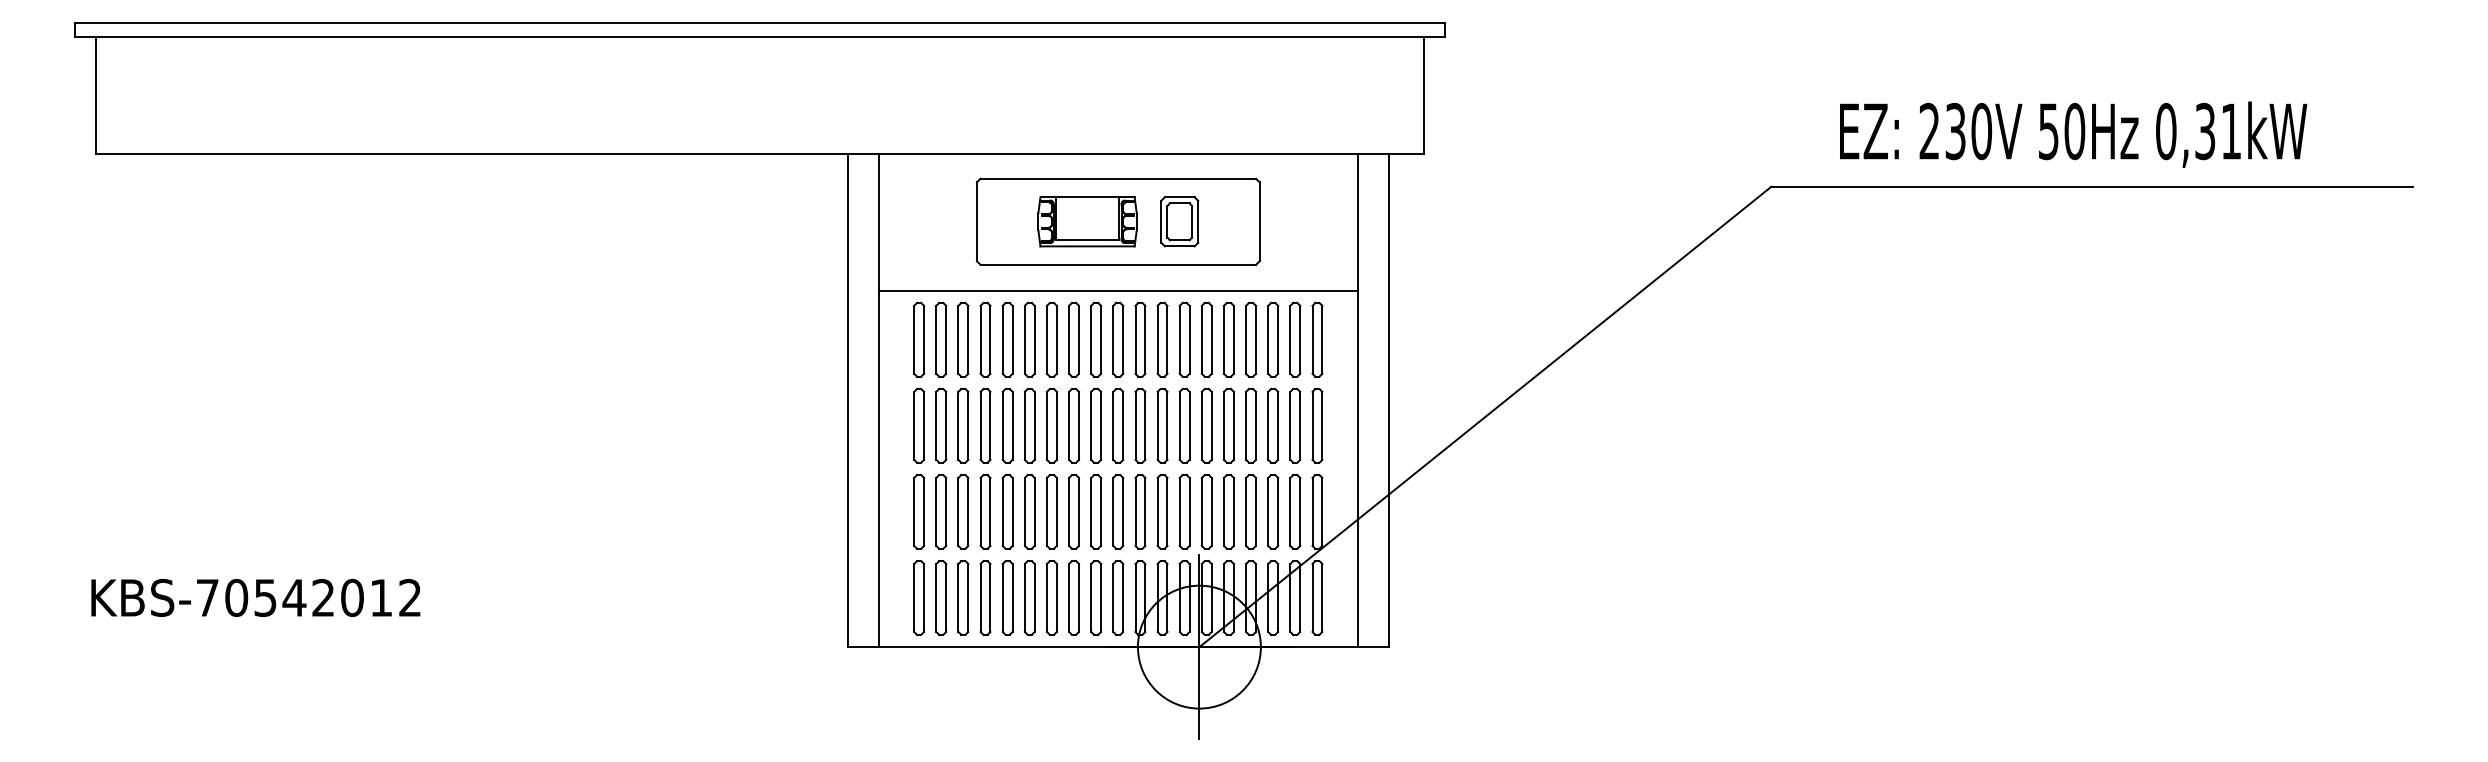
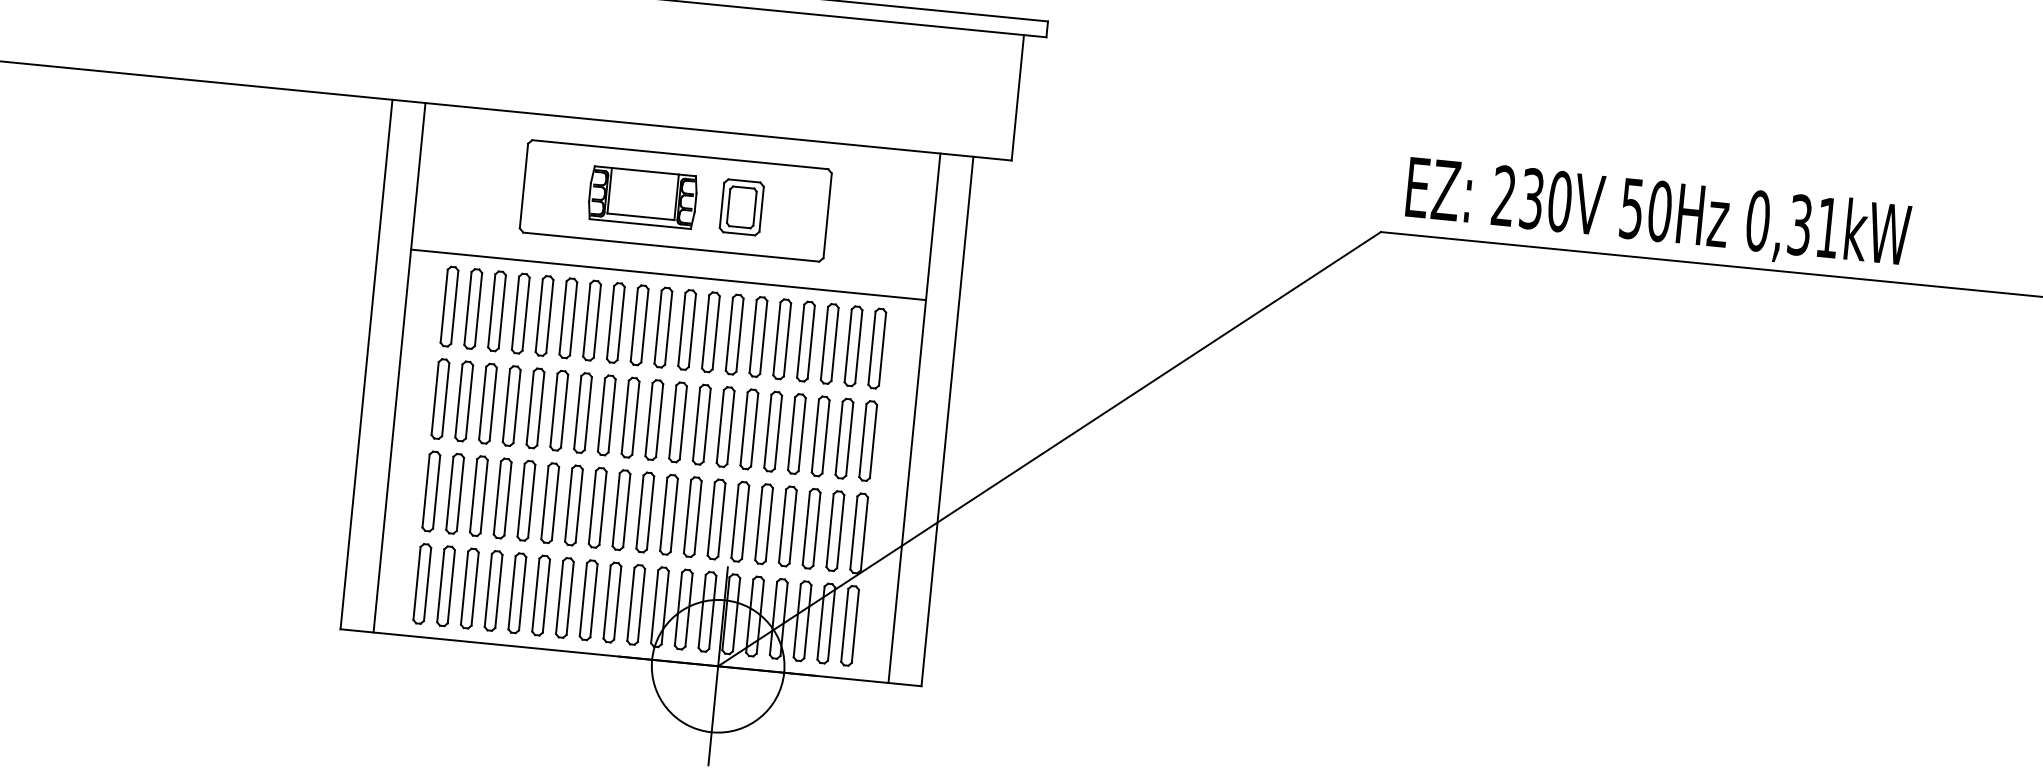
text: (2073, 134) -> (1658, 214), moved

